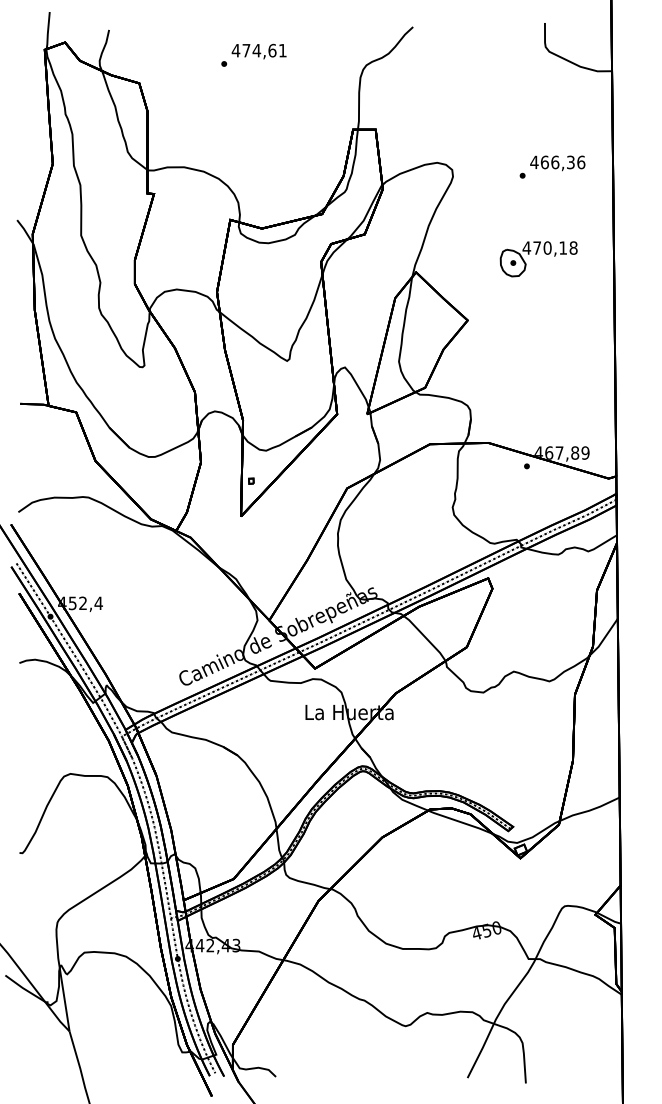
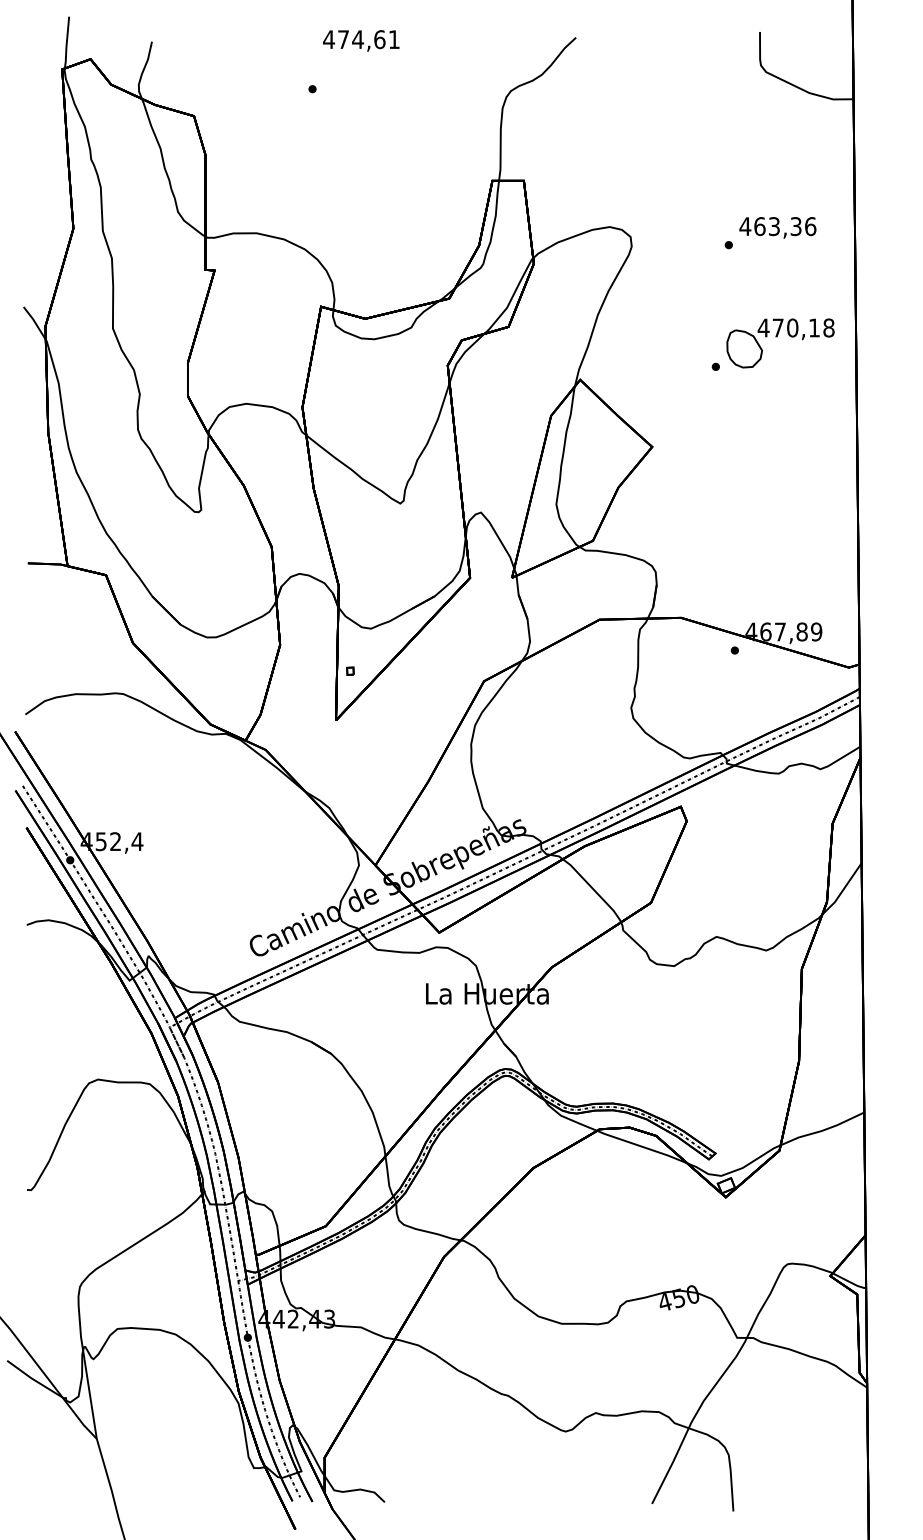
text: (259, 51) -> (361, 40), moved
text: (555, 162) -> (774, 226), 466,36 -> 463,36
part: (536, 254) -> (777, 337), moved

